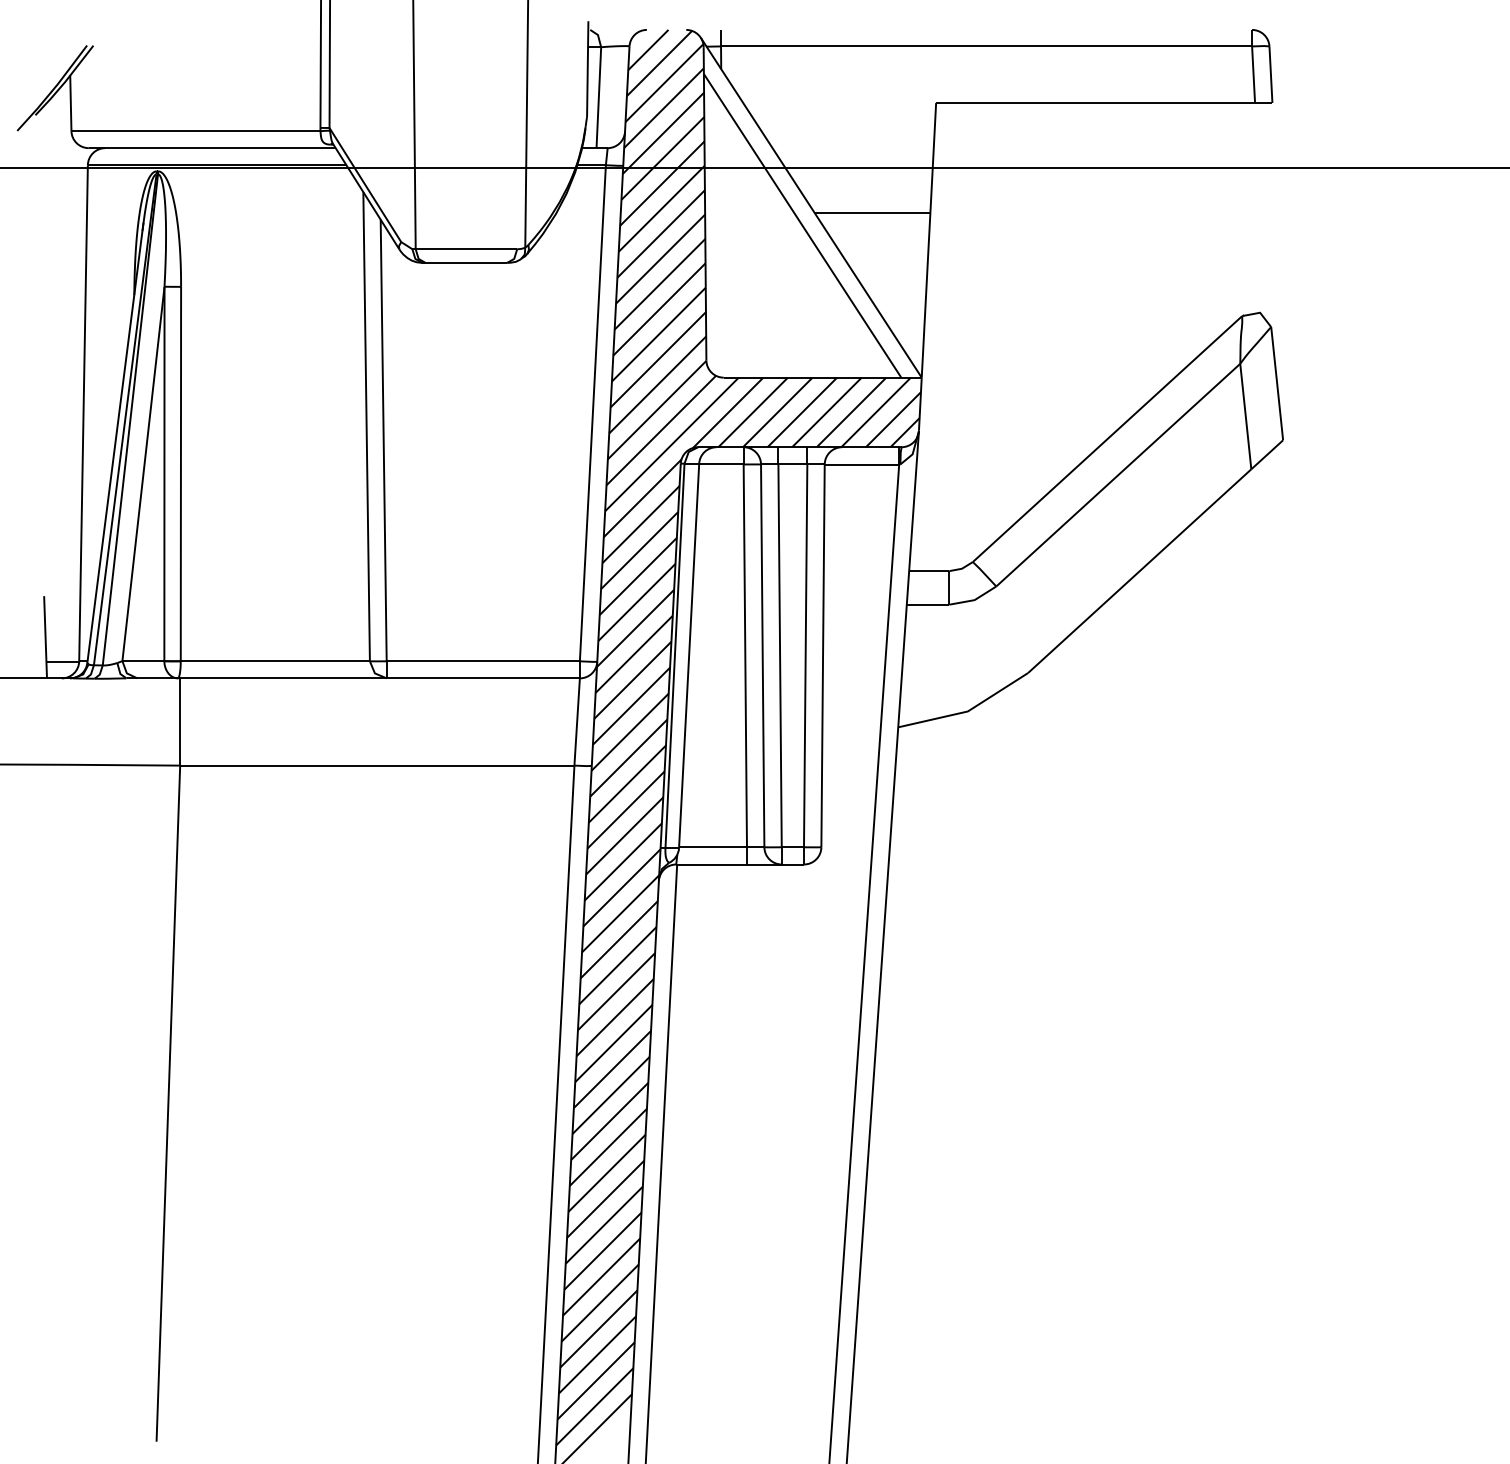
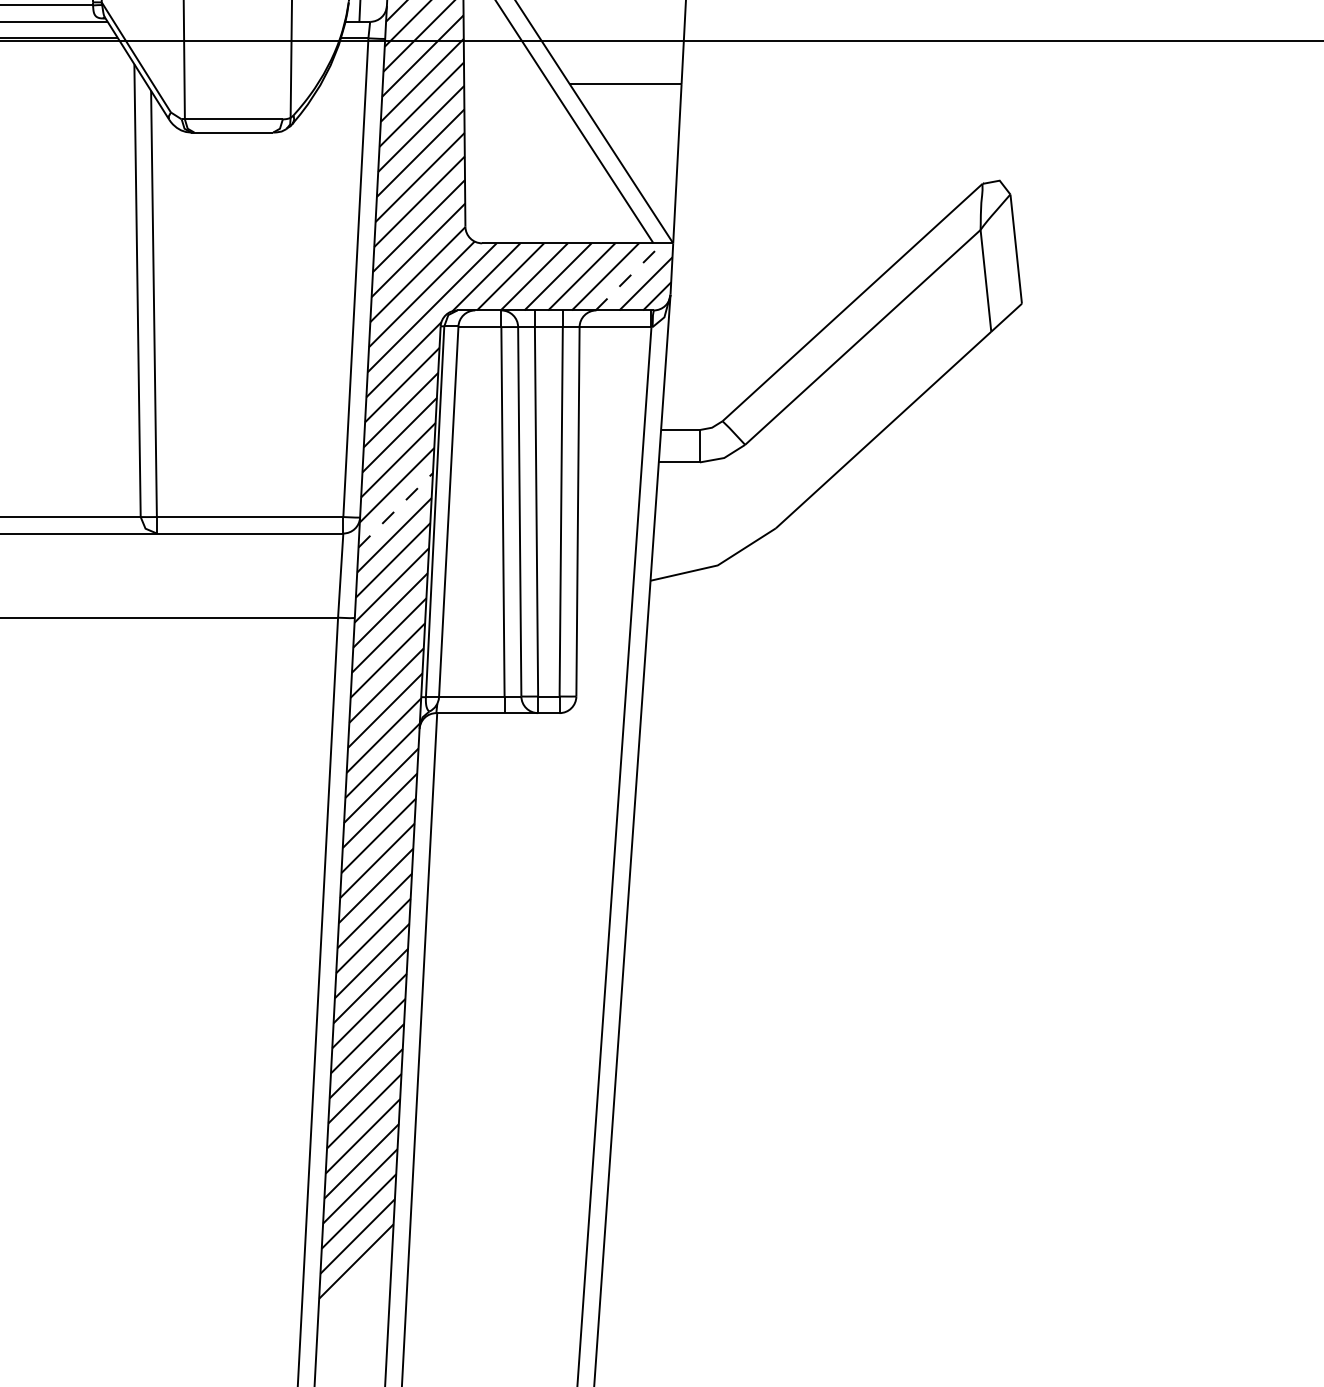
line: (876, 412) -> (629, 276), solid -> dashed
line: (634, 654) -> (396, 510), solid -> dashed

